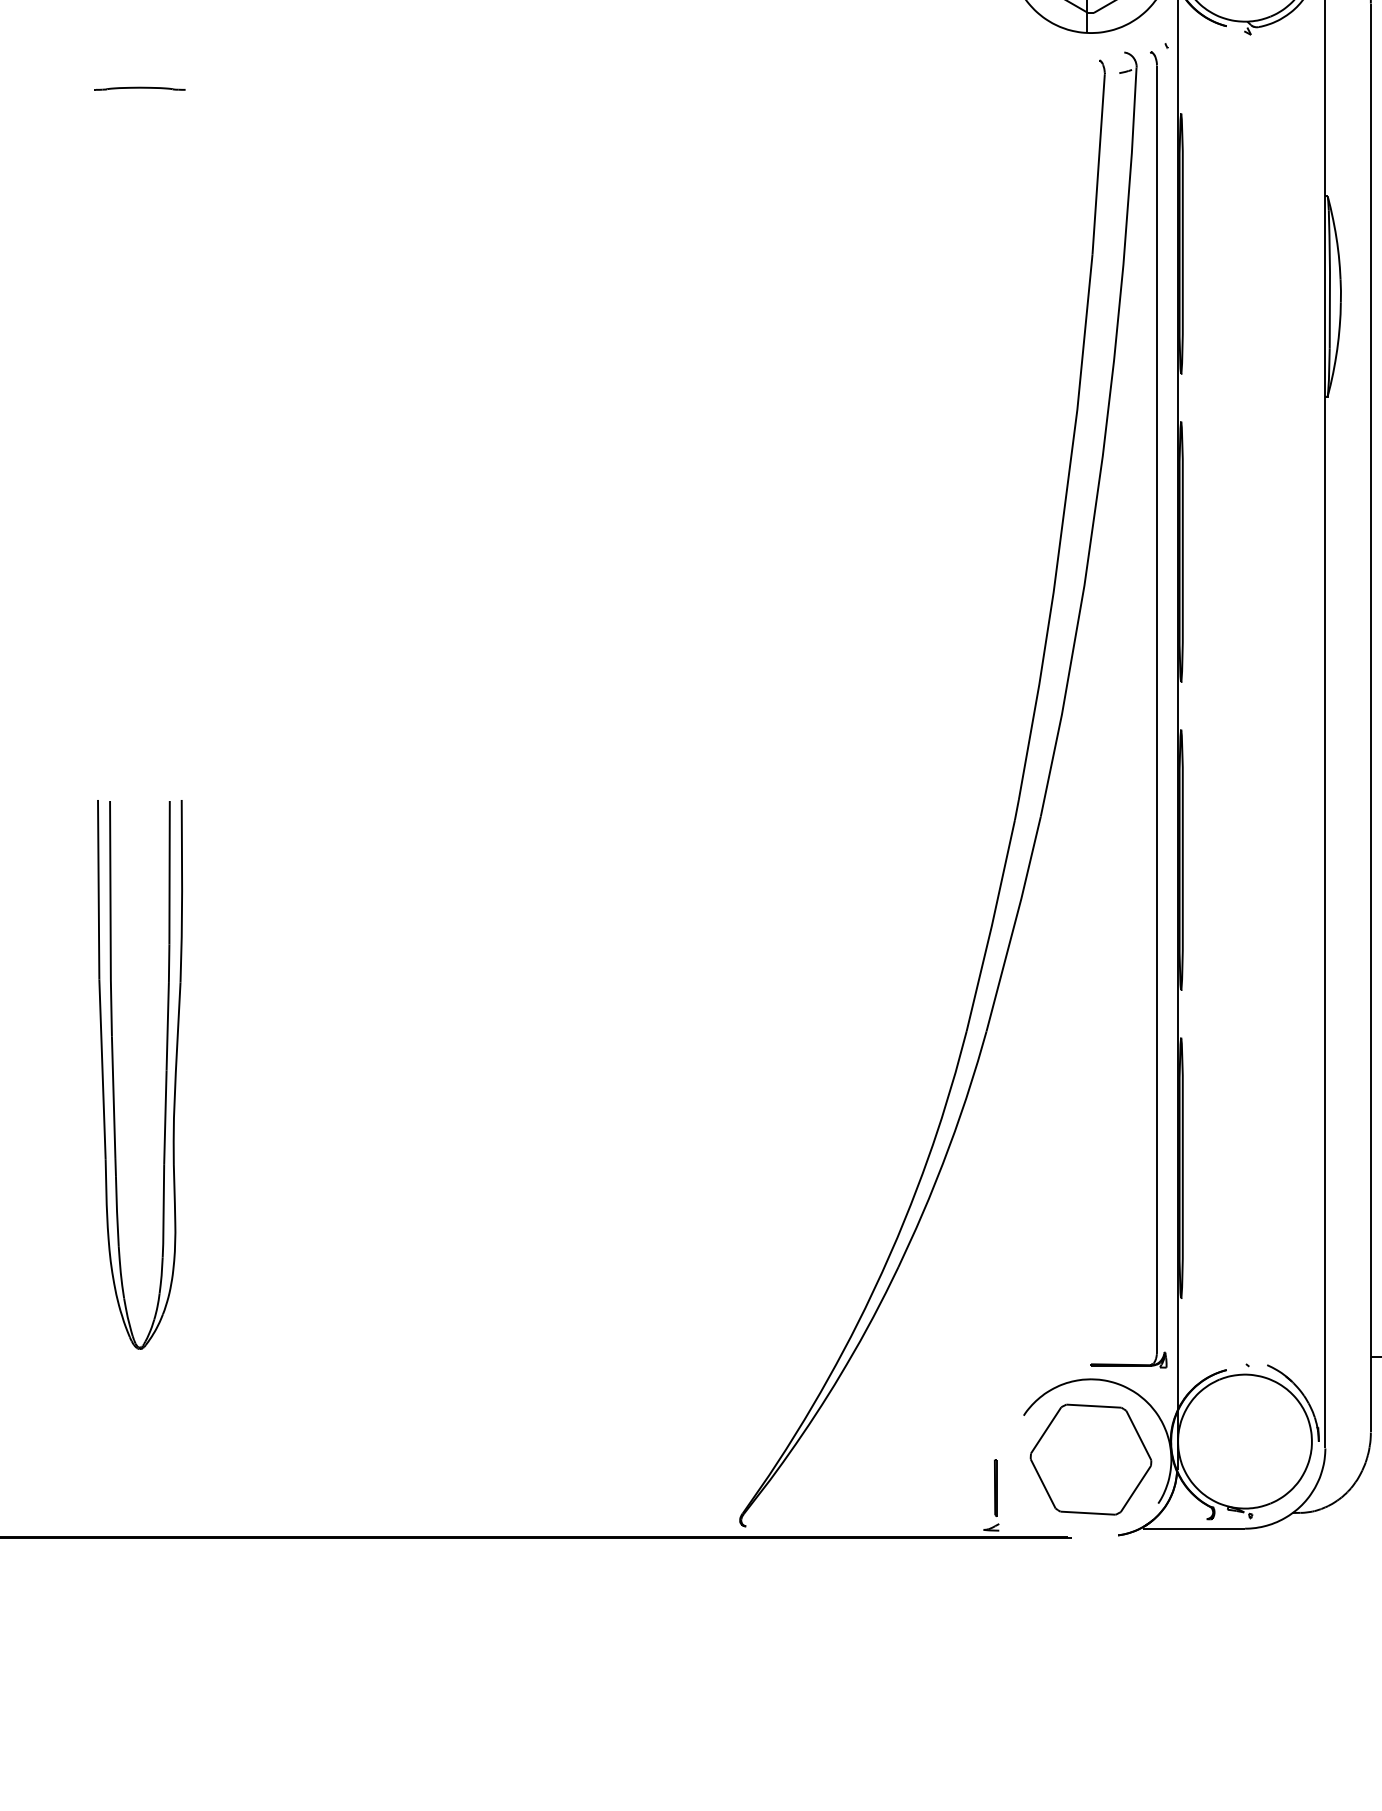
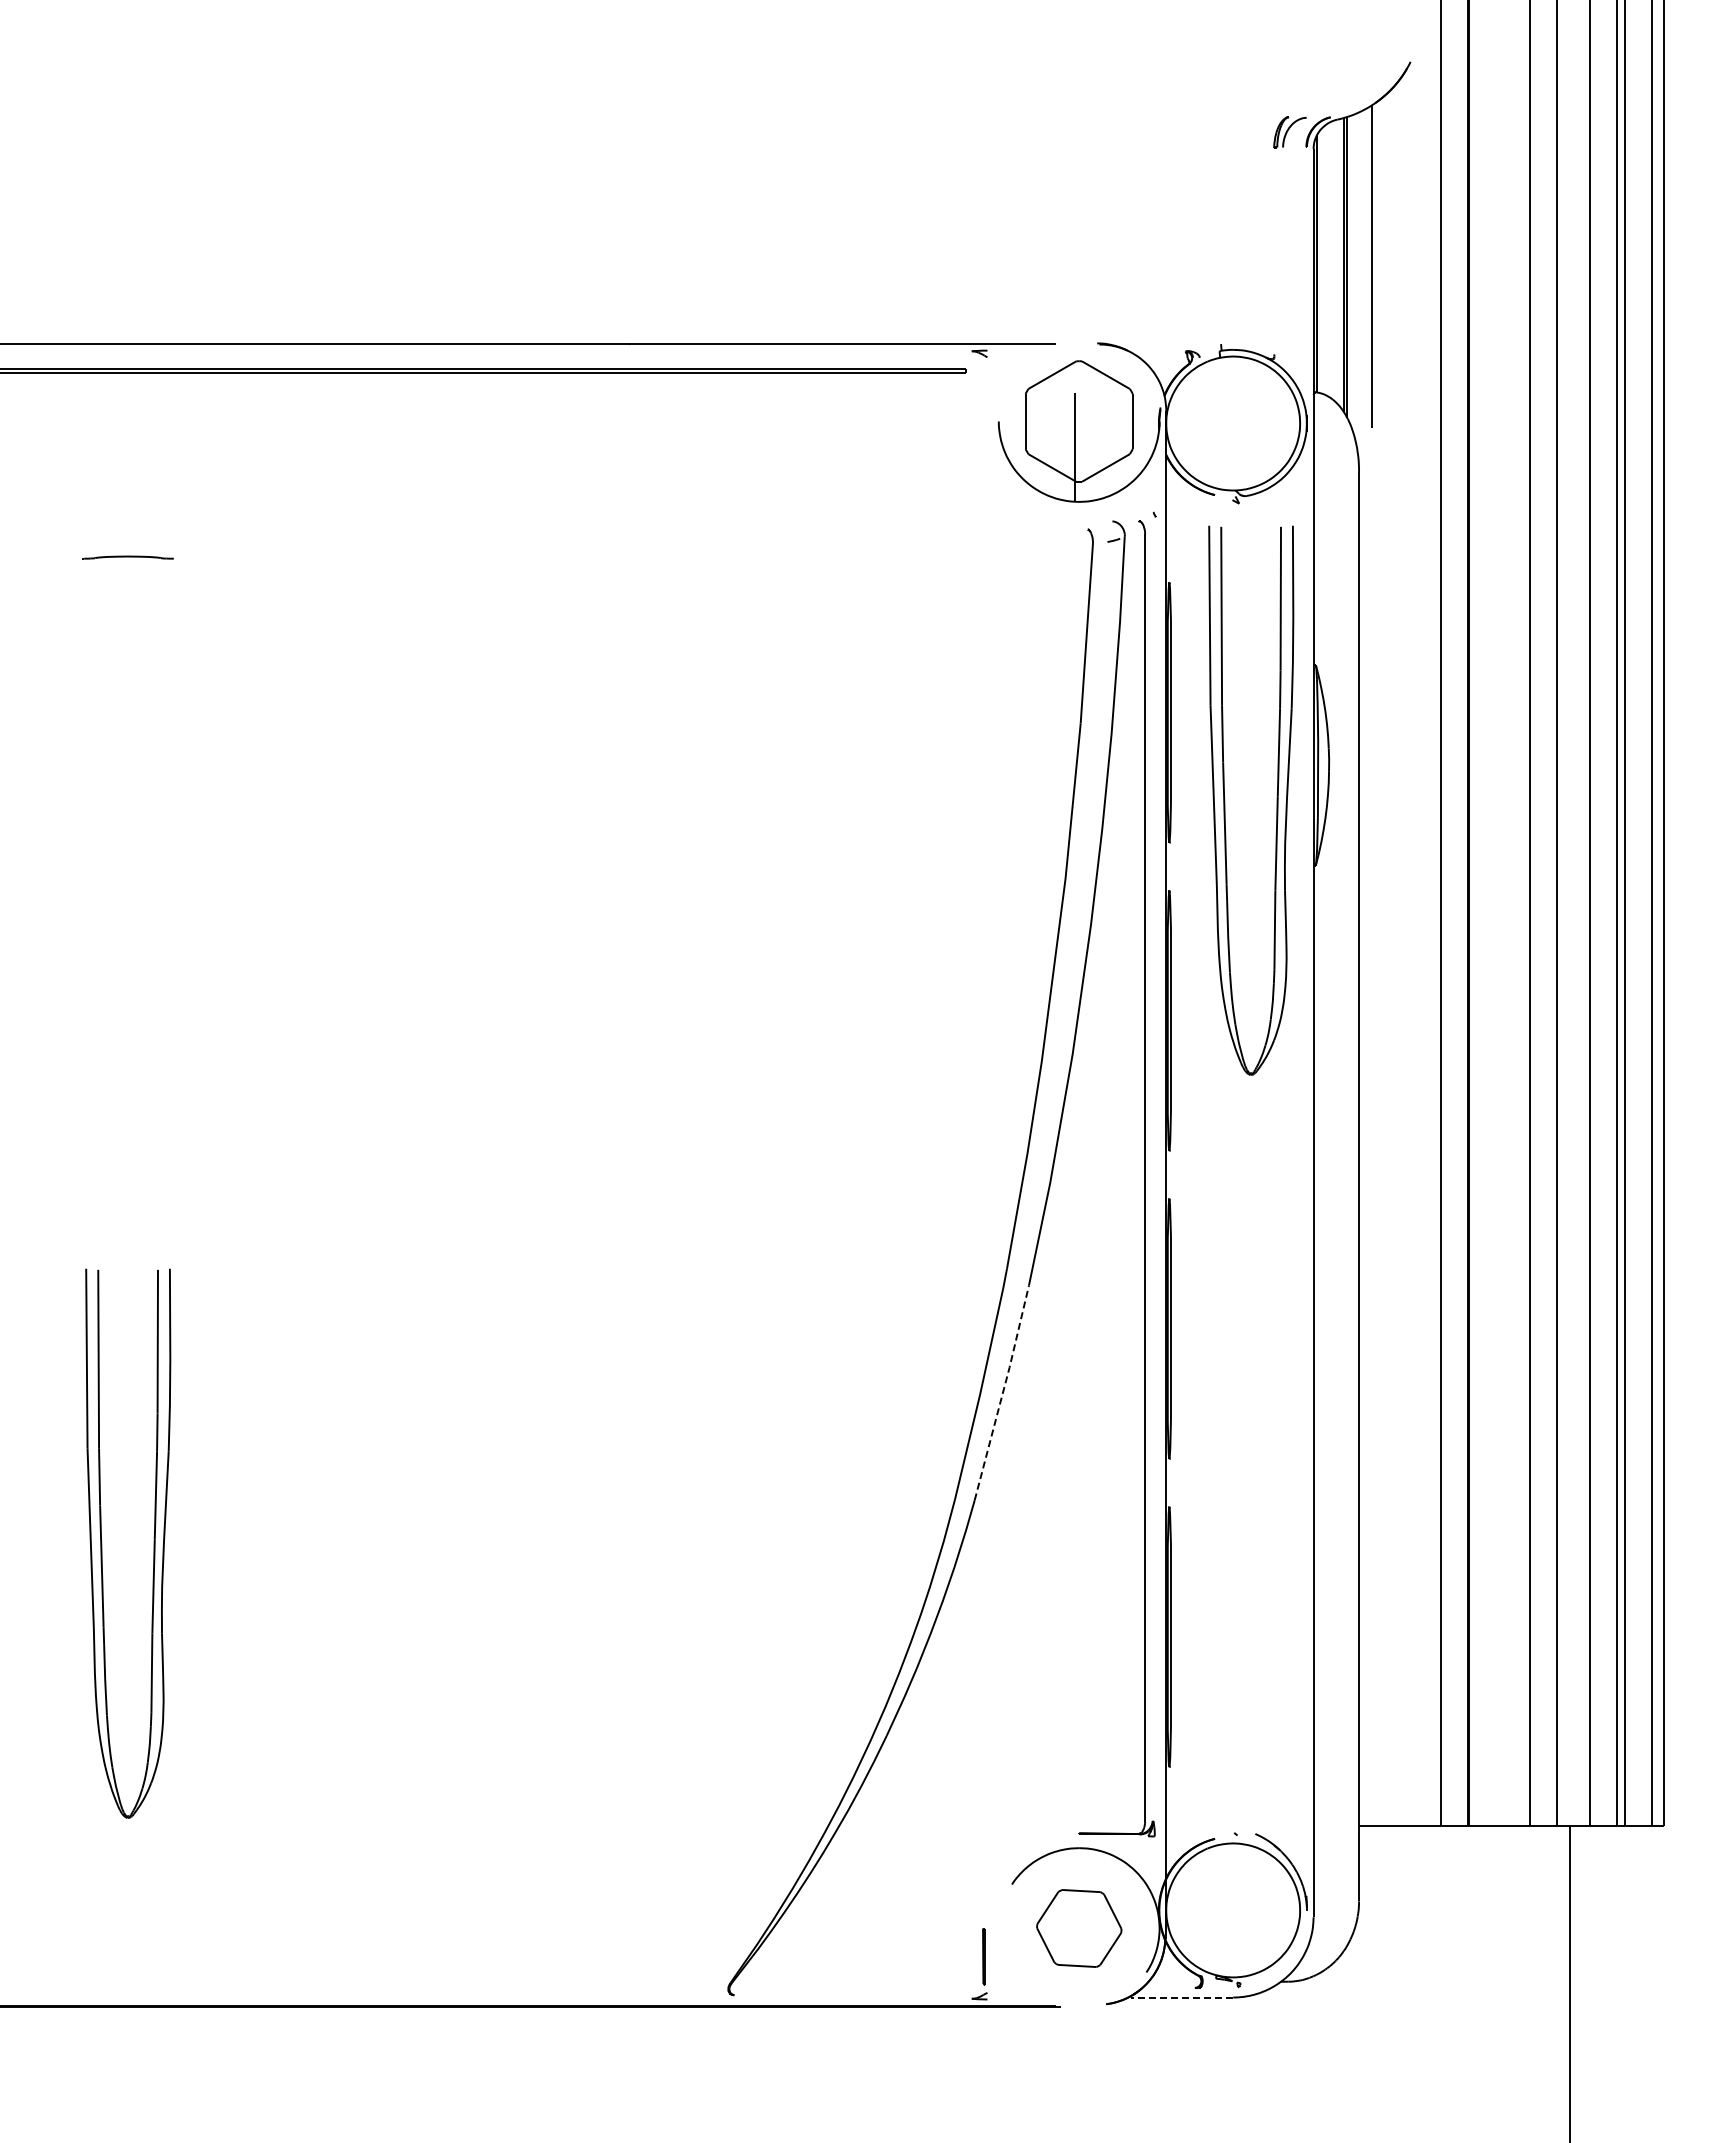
part: (1288, 331) -> (1276, 800), added
line: (1014, 923) -> (1002, 1392), solid -> dashed
part: (1091, 1459) -> (1079, 1928), size x0.7
line: (1194, 1528) -> (1182, 1997), solid -> dashed

